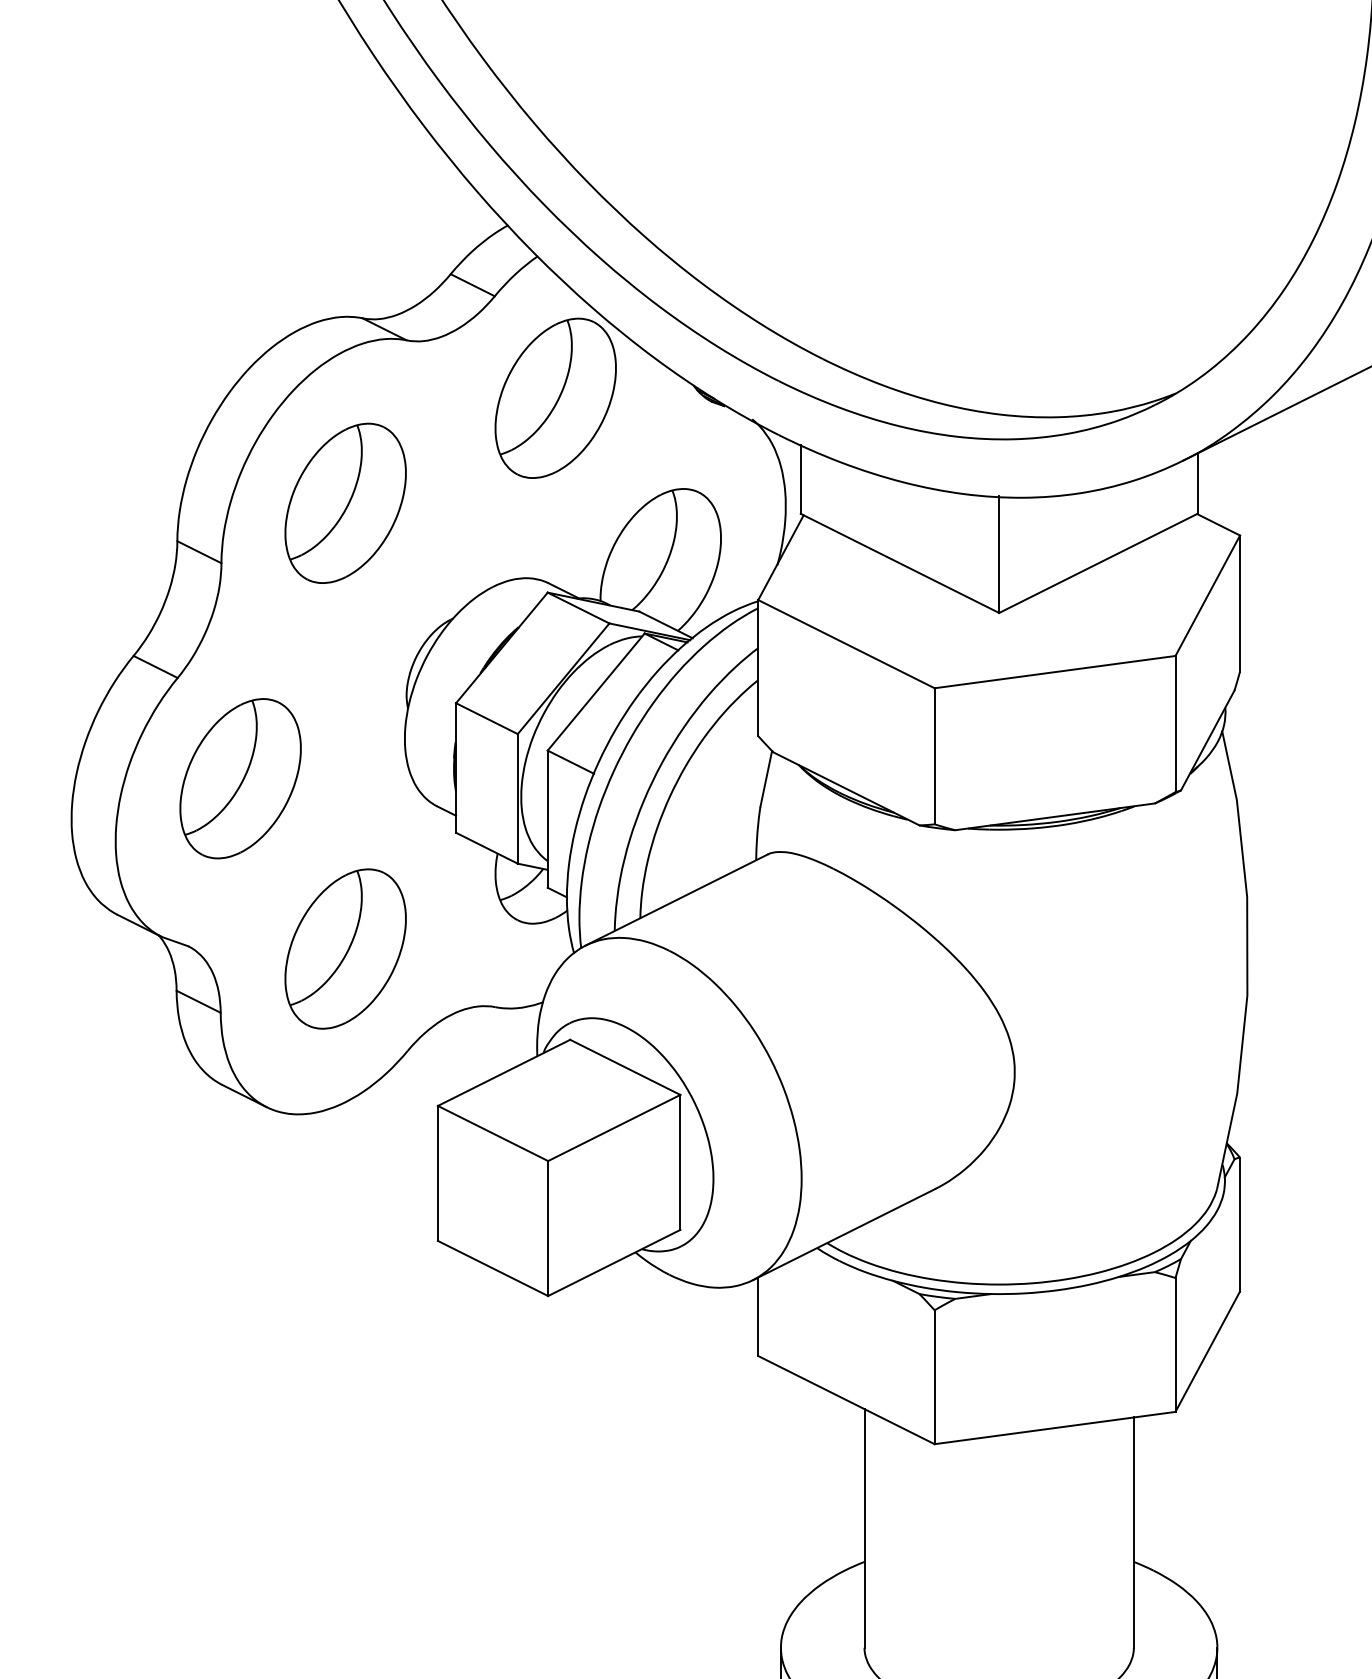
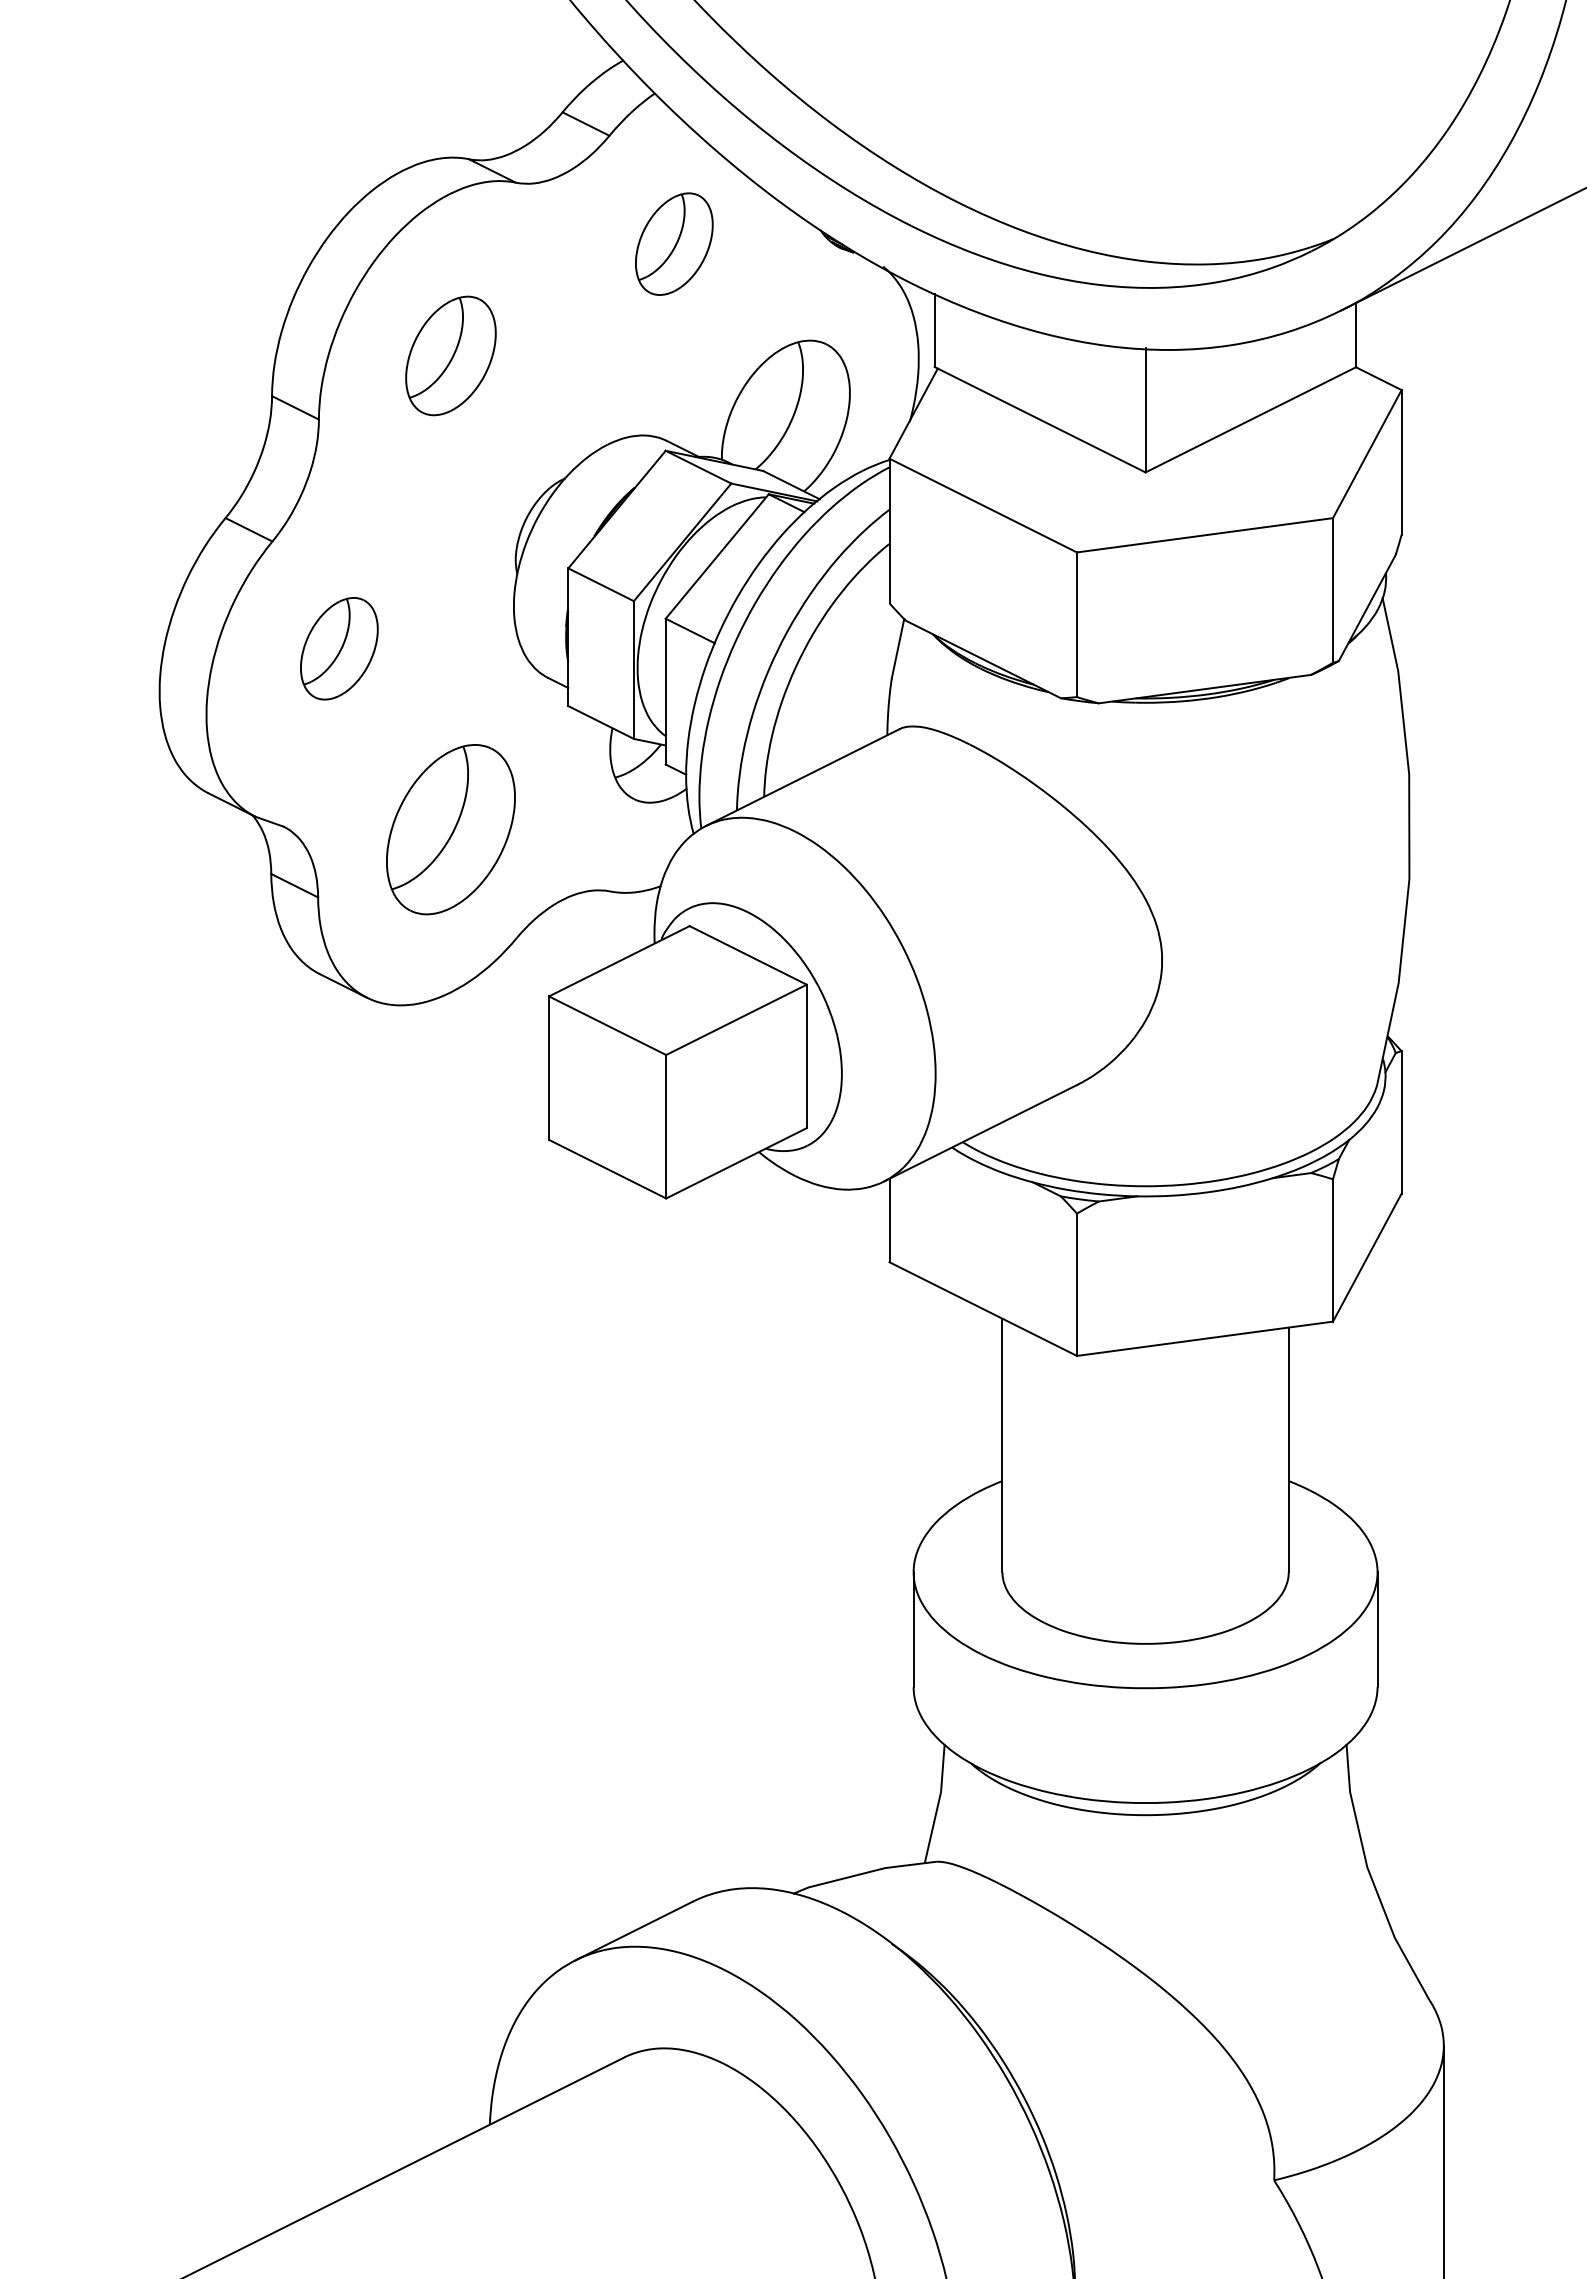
part: (555, 397) -> (674, 243), size x0.6
part: (345, 502) -> (450, 355), size x0.7
part: (240, 778) -> (339, 648), size x0.6

